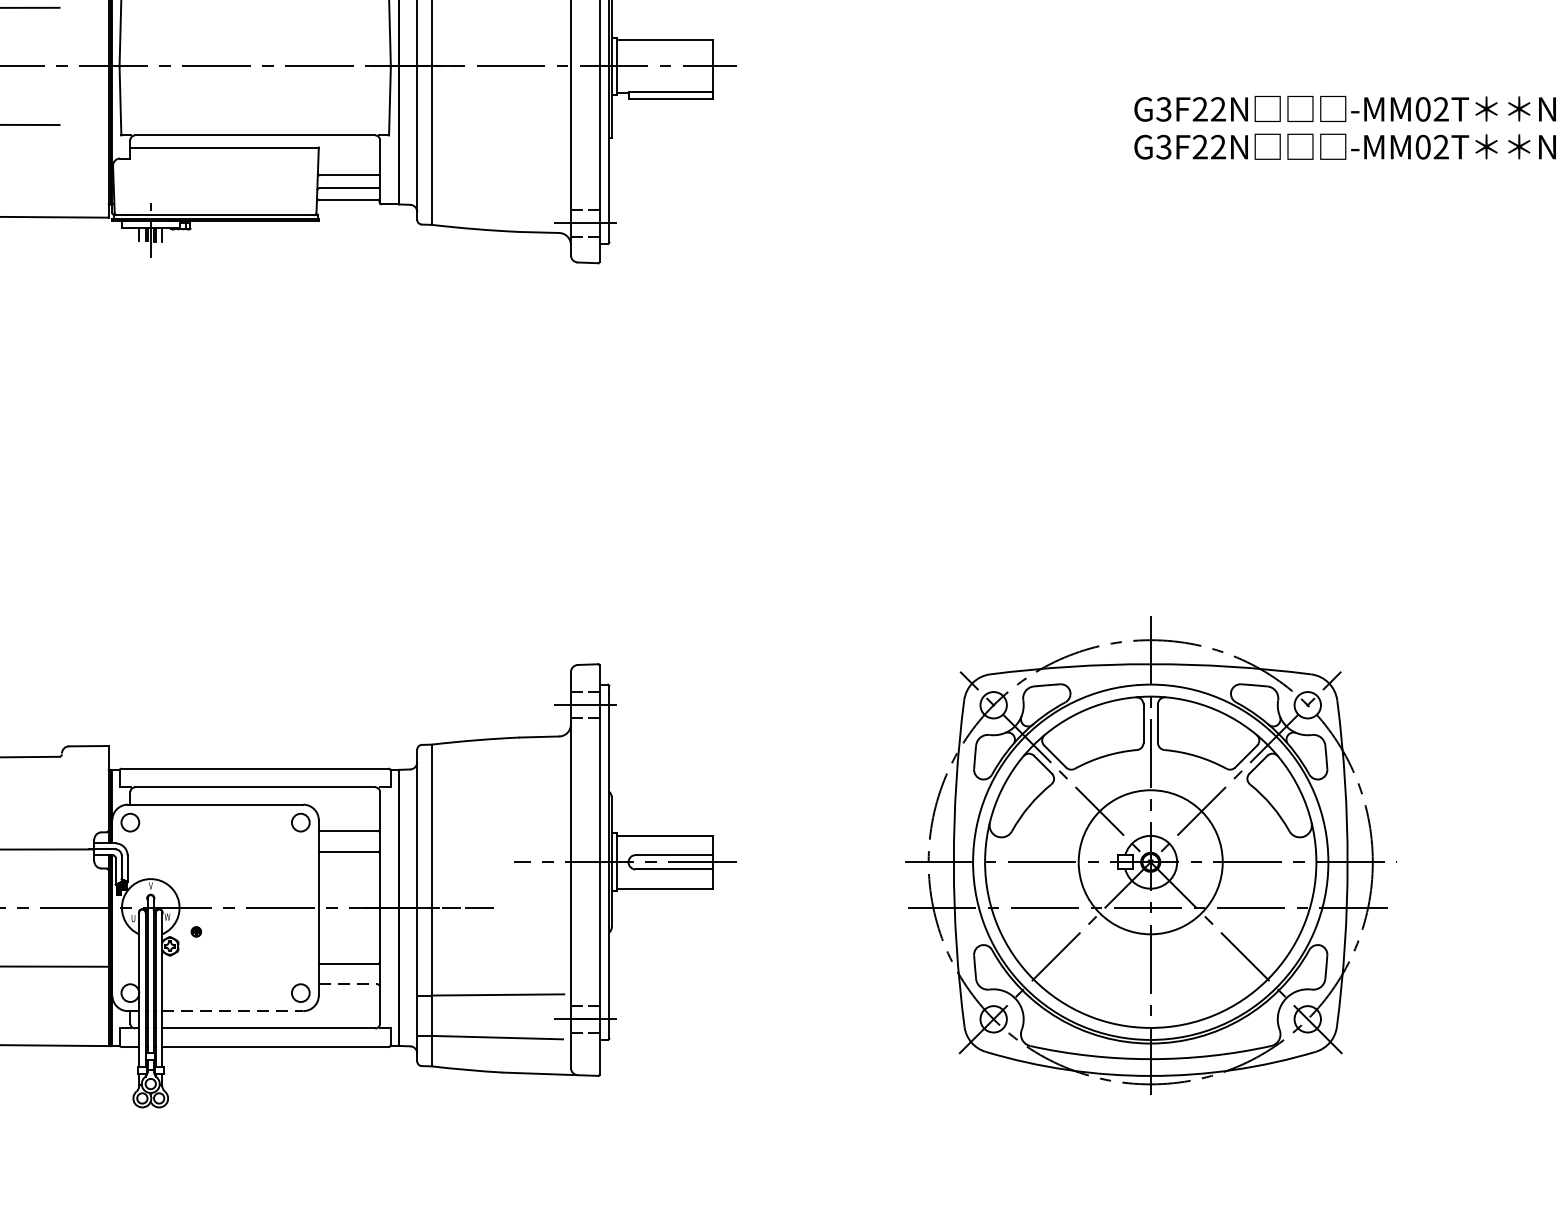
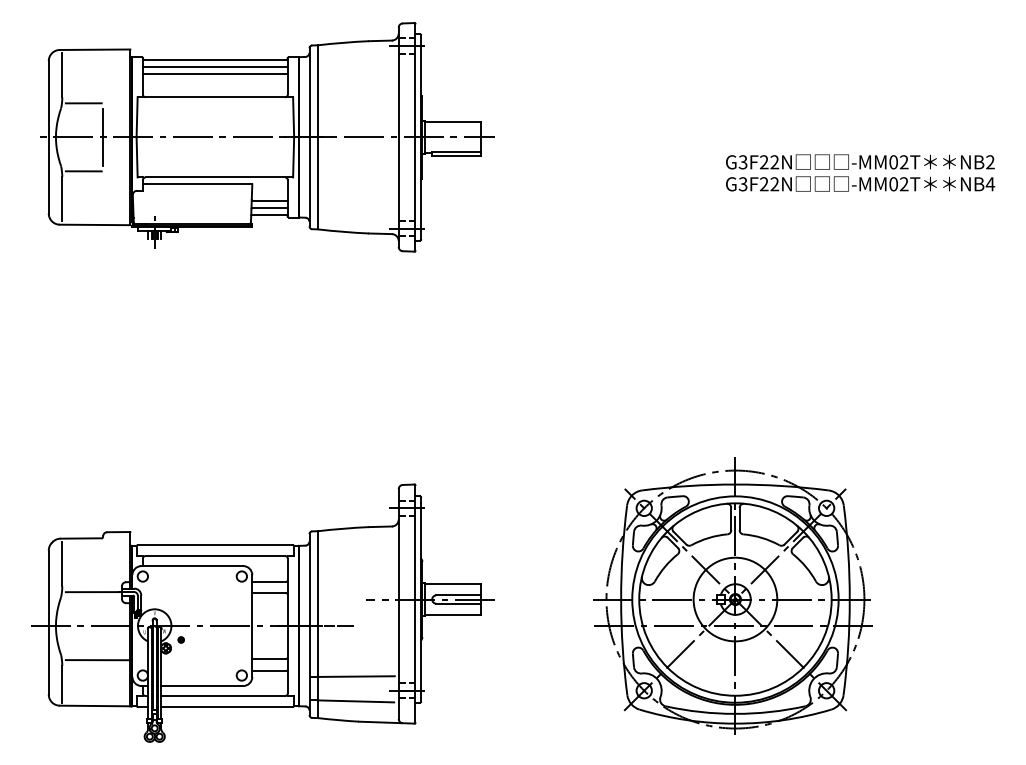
line: (62, 64) -> (103, 136), added
line: (348, 984) -> (269, 670), dashed -> solid
line: (233, 1011) -> (202, 686), dashed -> solid

